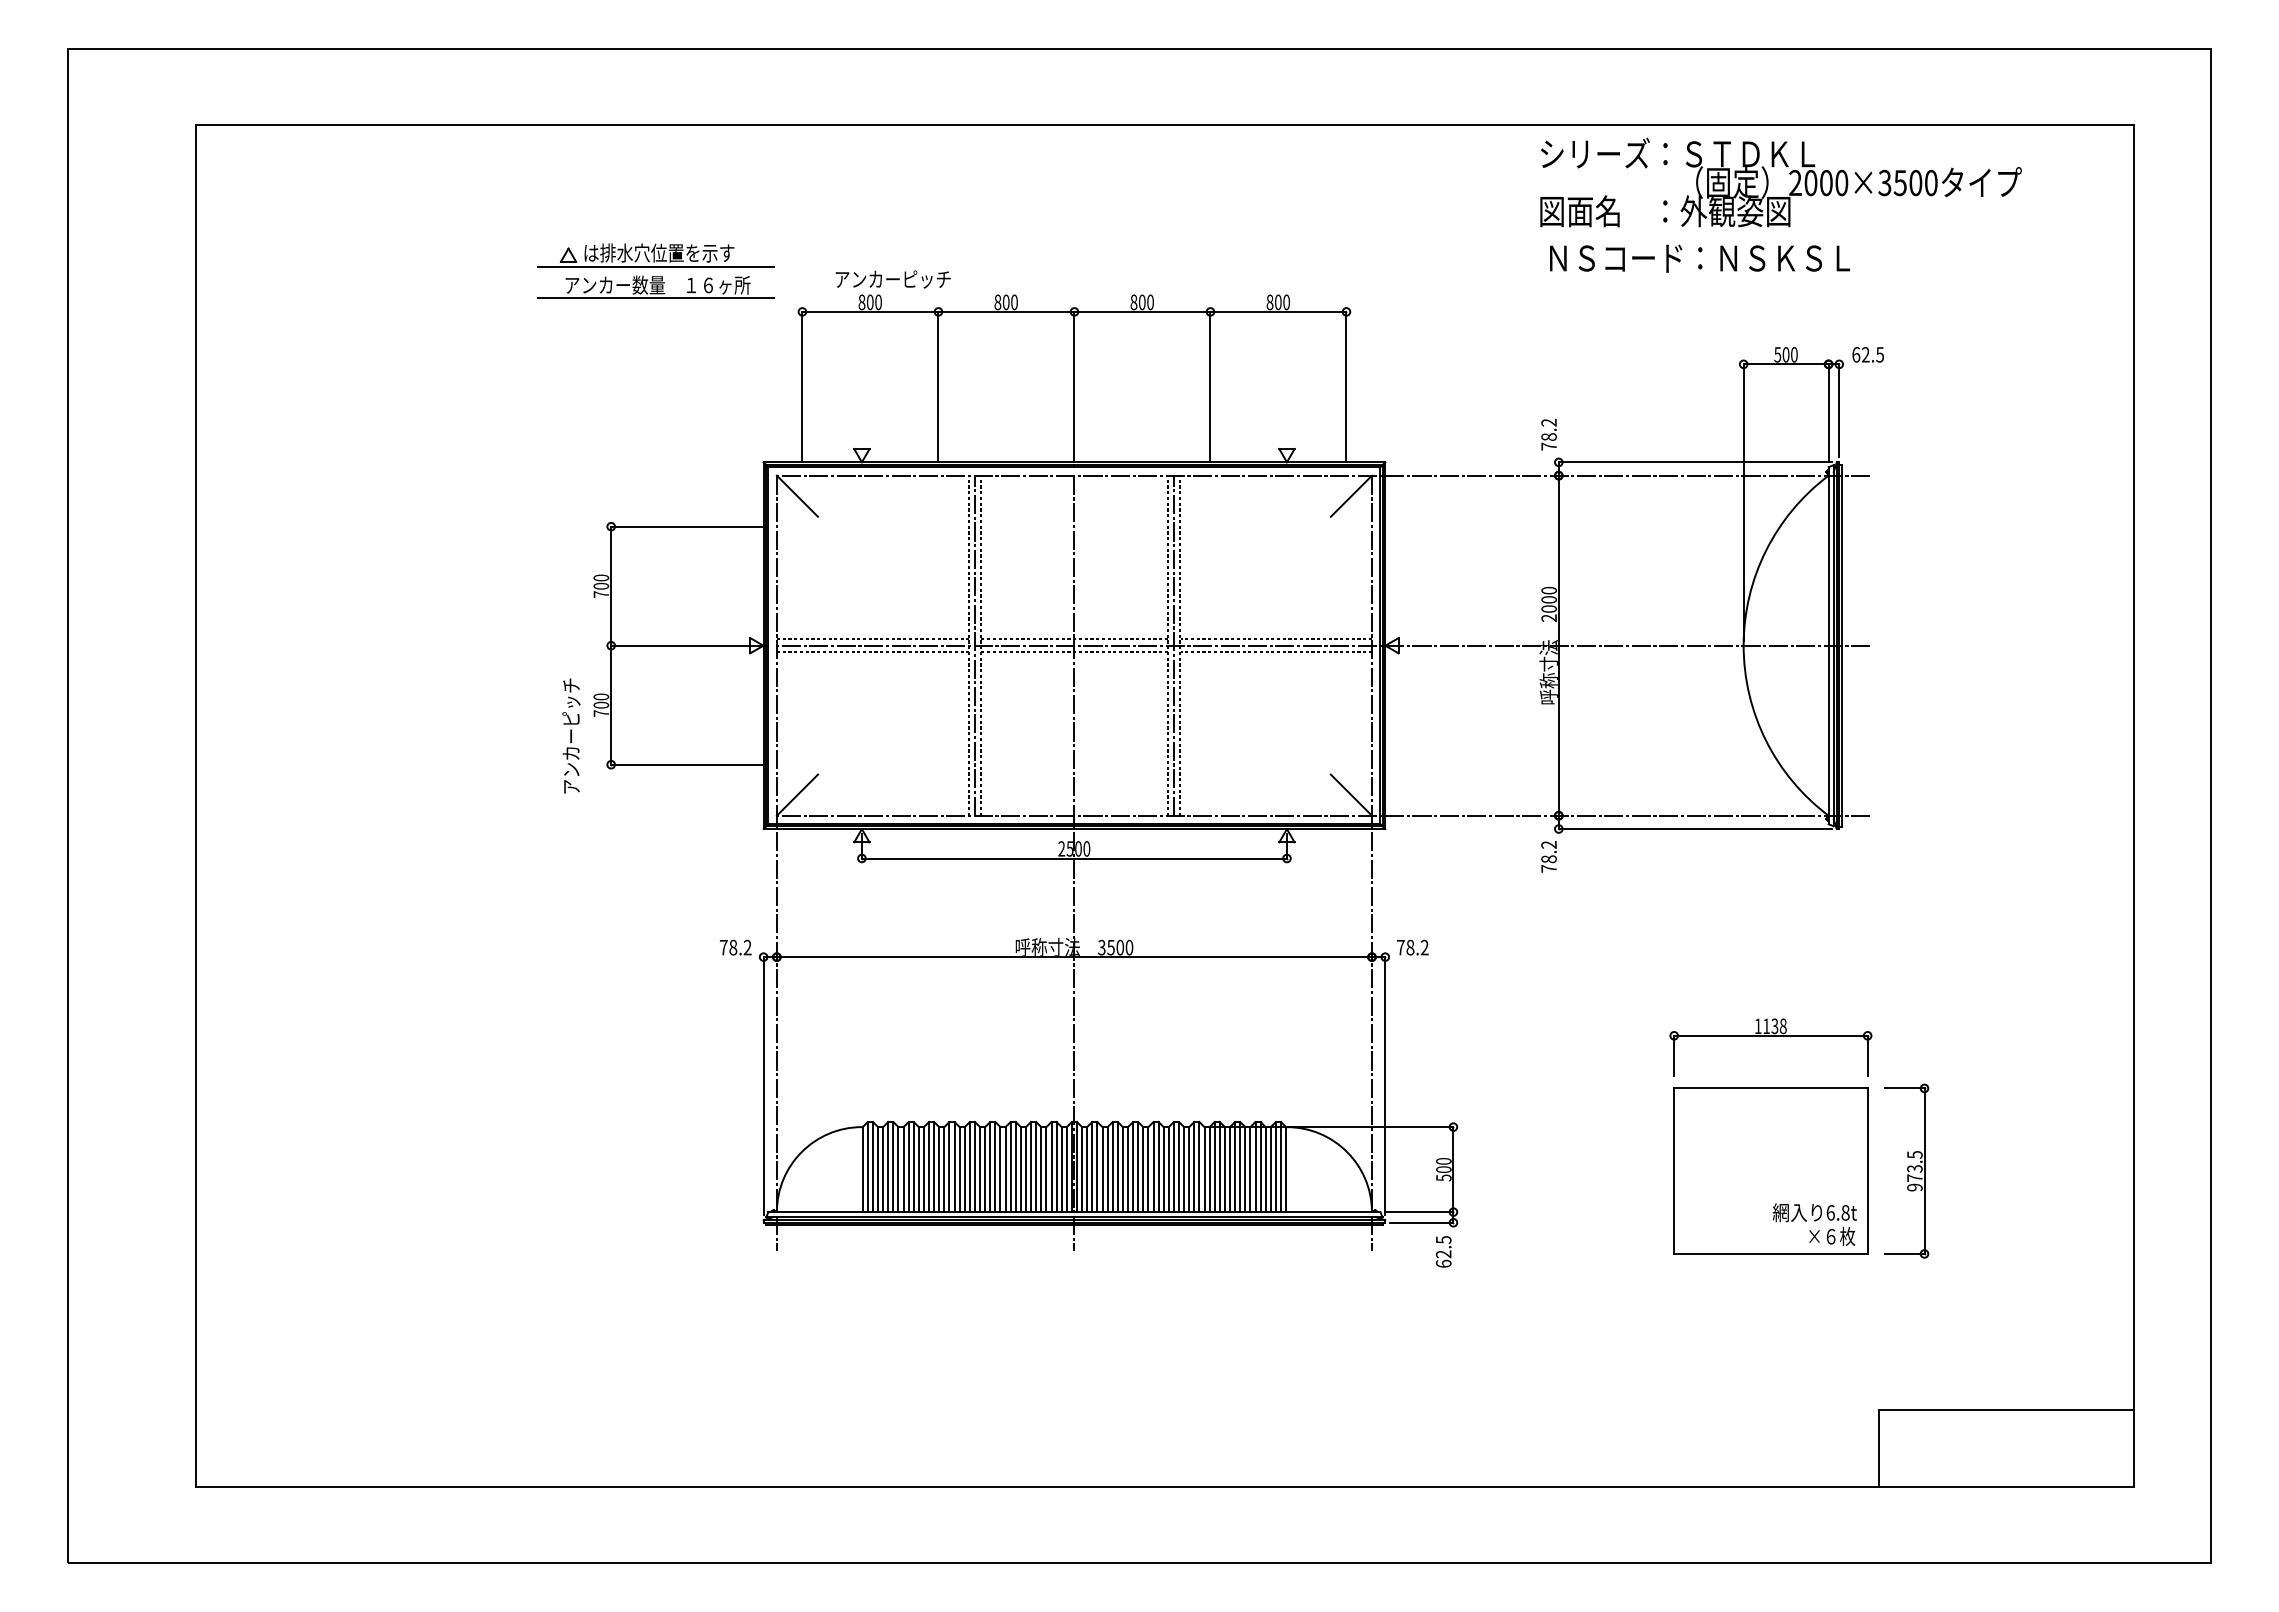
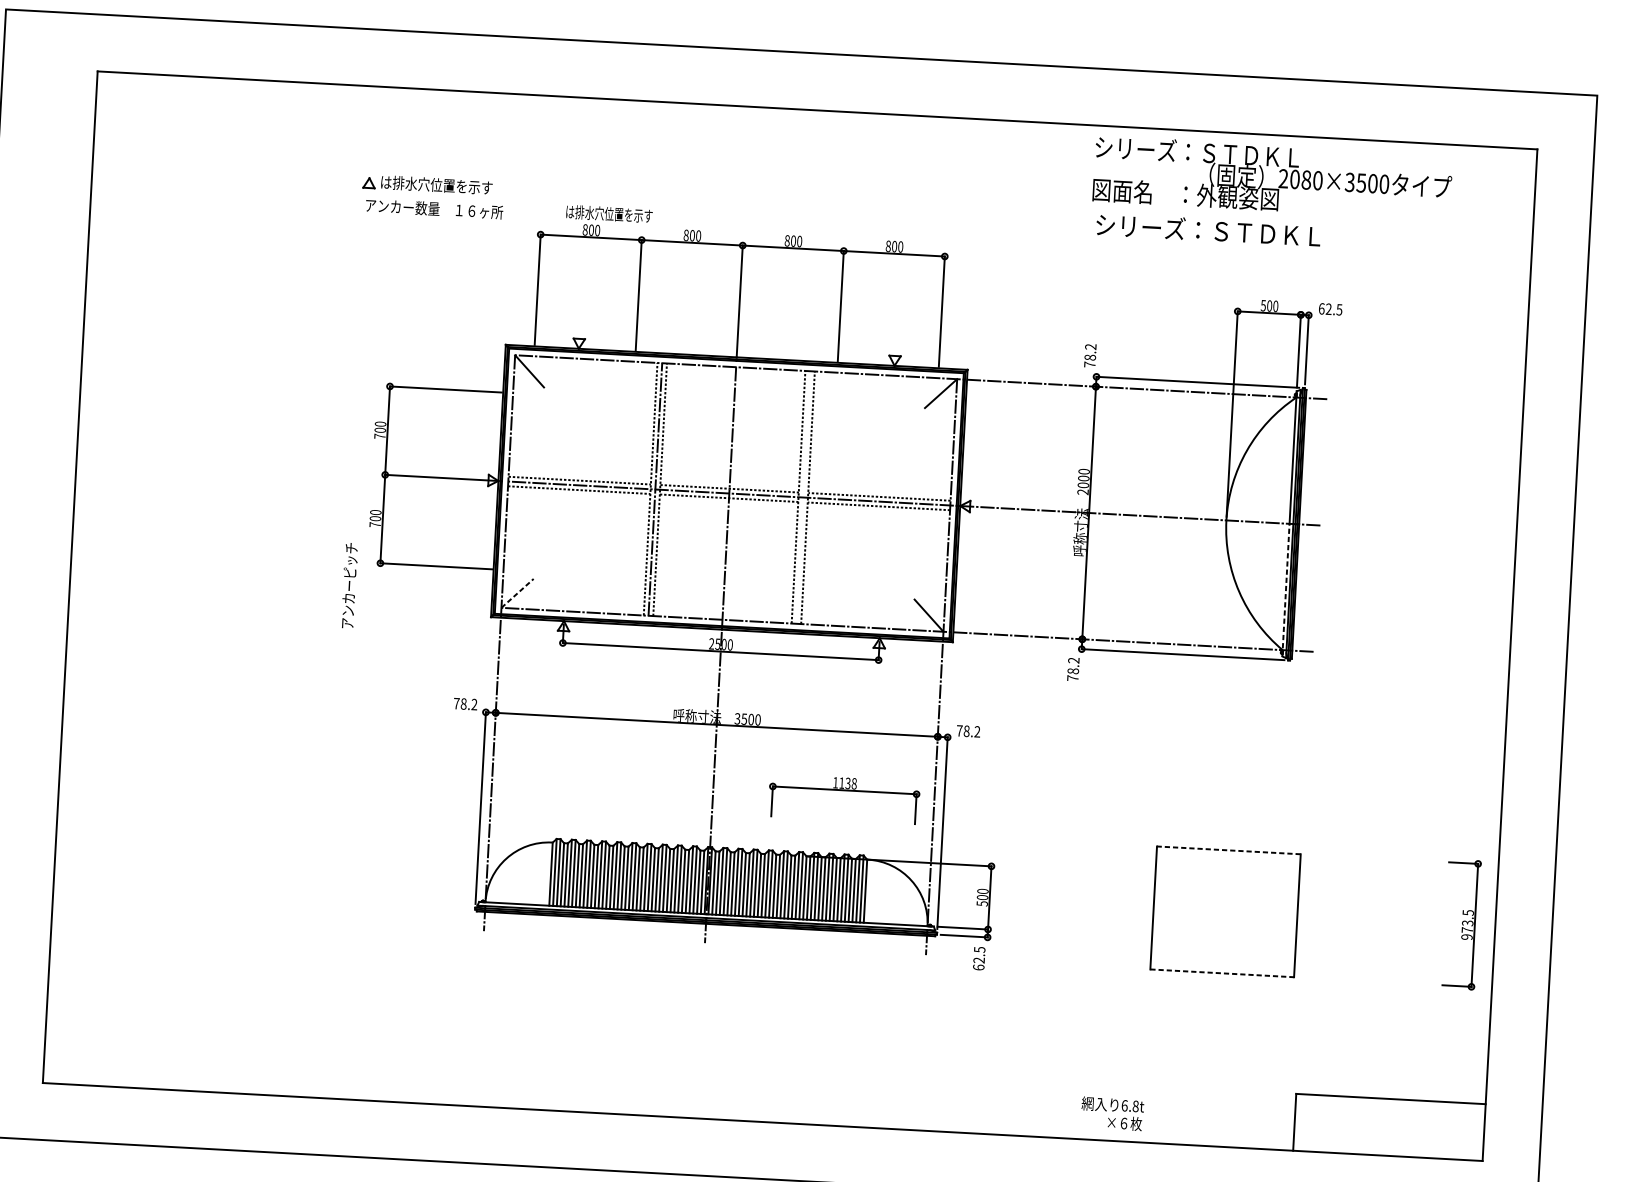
text: (1826, 182) -> (1306, 179), 2000×3500 -> 2080×3500
text: (1698, 257) -> (1208, 230), ＮＳコード：ＮＳＫＳＬ -> シリーズ：ＳＴＤＫＬ
line: (655, 266) -> (433, 194), removed
text: (893, 278) -> (609, 213), アンカーピッチ -> は排水穴位置を示す
line: (655, 297) -> (432, 218), removed
line: (1173, 645) -> (802, 497), removed
line: (1828, 734) -> (1285, 589), solid -> dashed
text: (571, 735) -> (349, 585), moved
line: (797, 794) -> (517, 592), solid -> dashed
part: (1770, 1036) -> (844, 790), moved
line: (1770, 1088) -> (1228, 850), solid -> dashed
part: (1906, 1170) -> (1461, 924), moved
text: (1814, 1224) -> (1112, 1113), moved
line: (1770, 1253) -> (1221, 972), solid -> dashed

